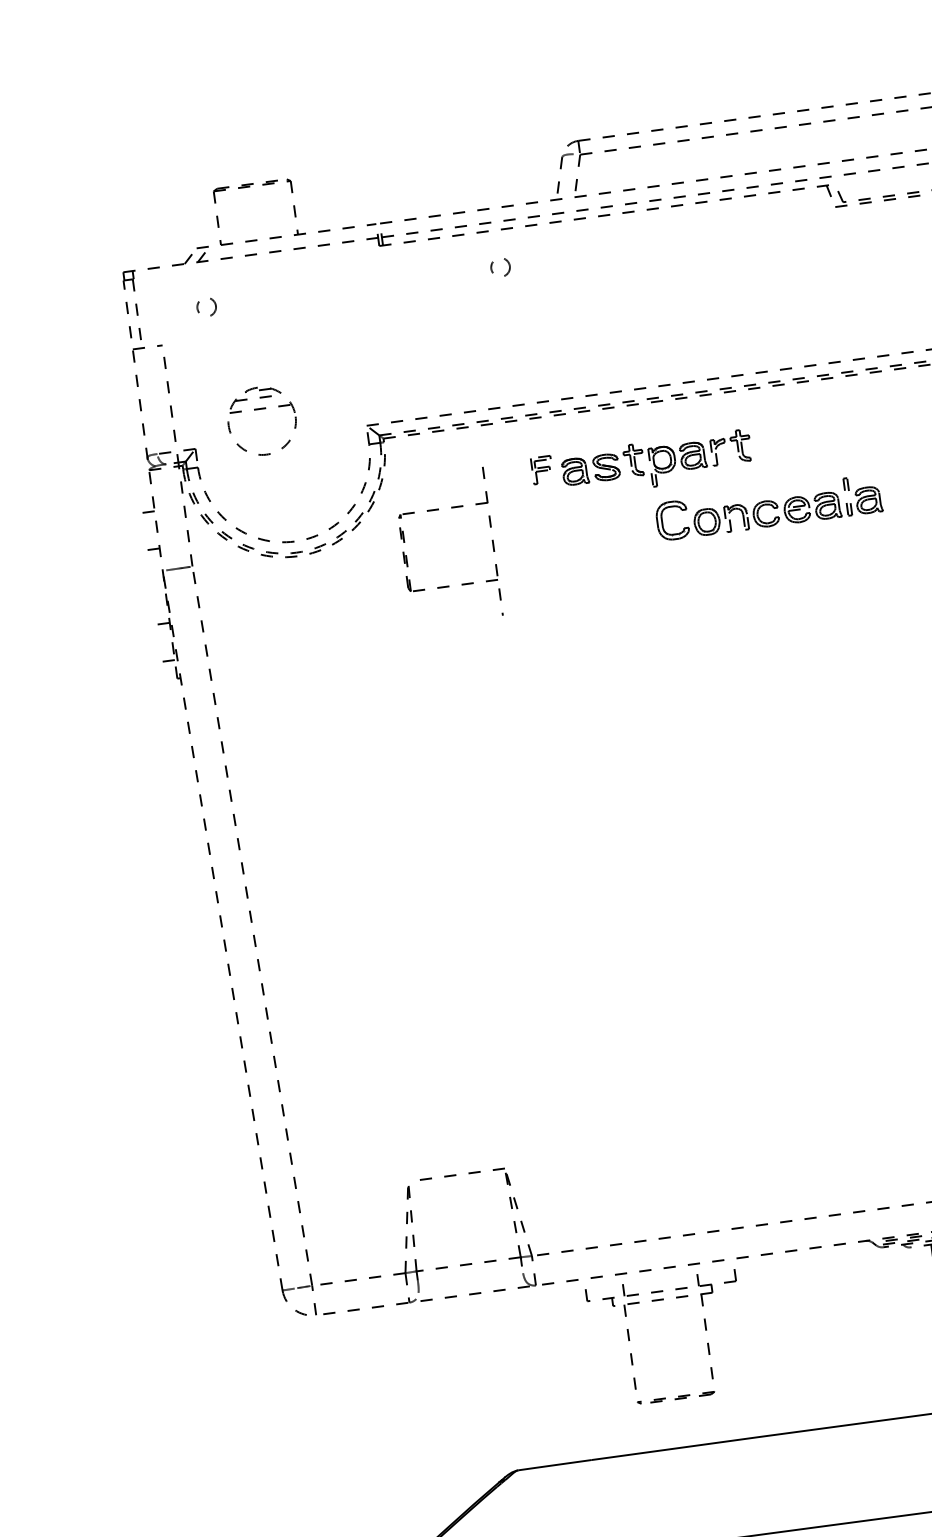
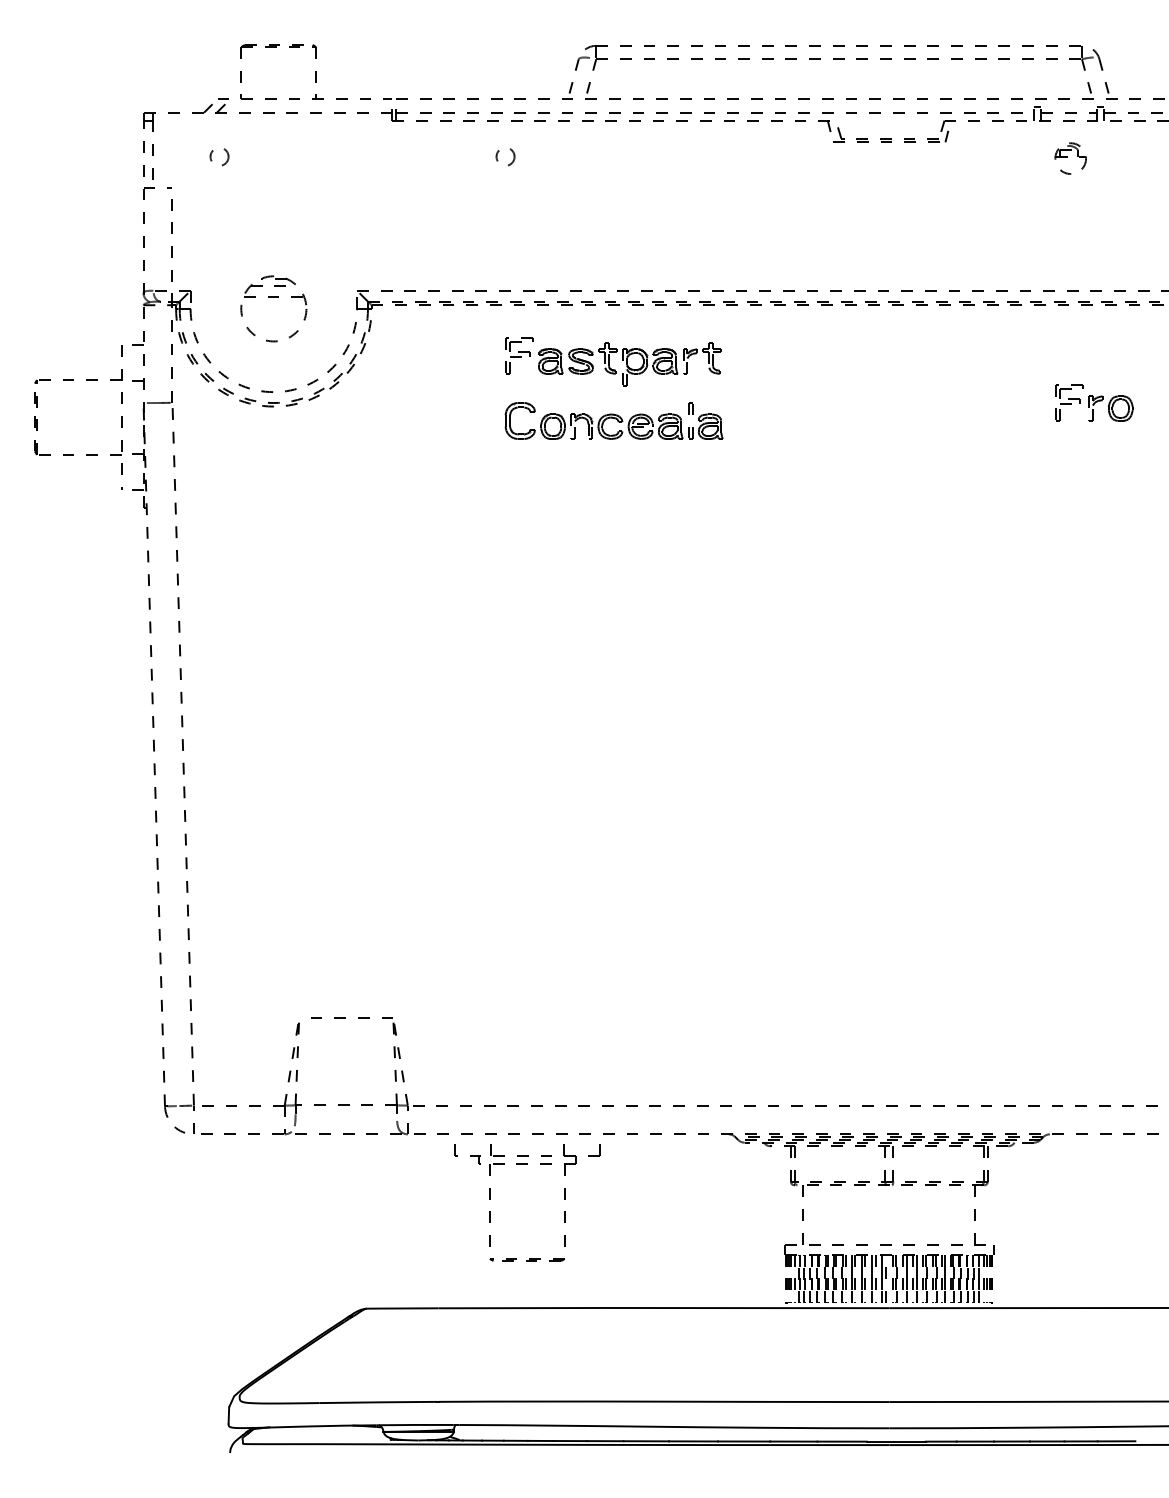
part: (260, 409) -> (273, 297), moved
part: (542, 469) -> (519, 355), size x1.43
part: (768, 507) -> (613, 420), moved
part: (438, 509) -> (73, 380), moved

